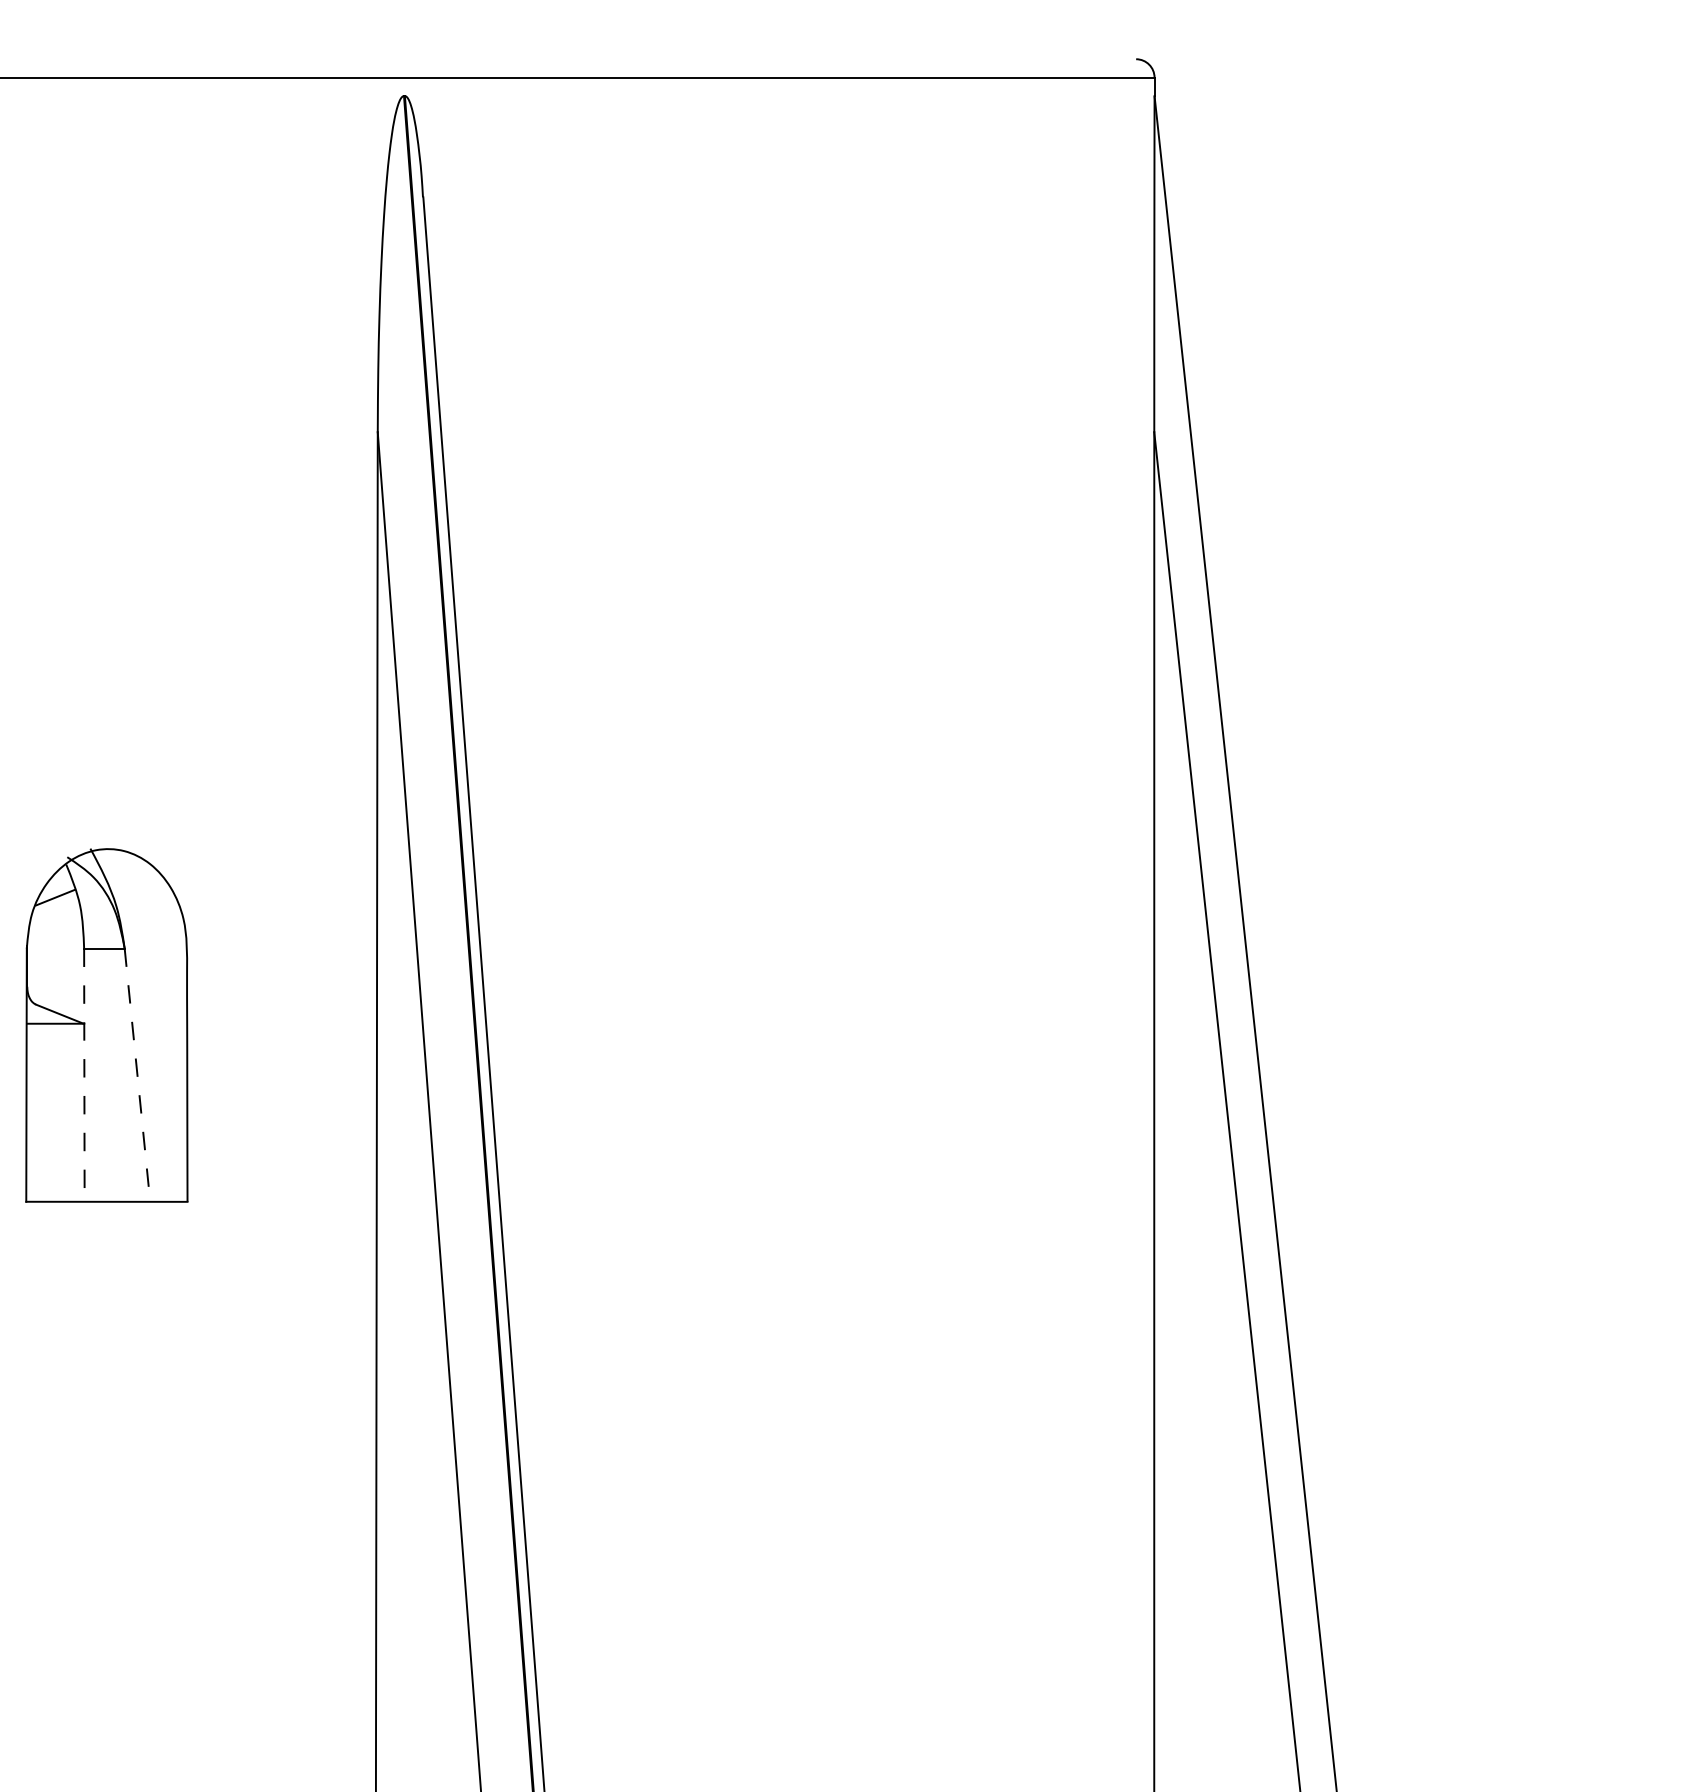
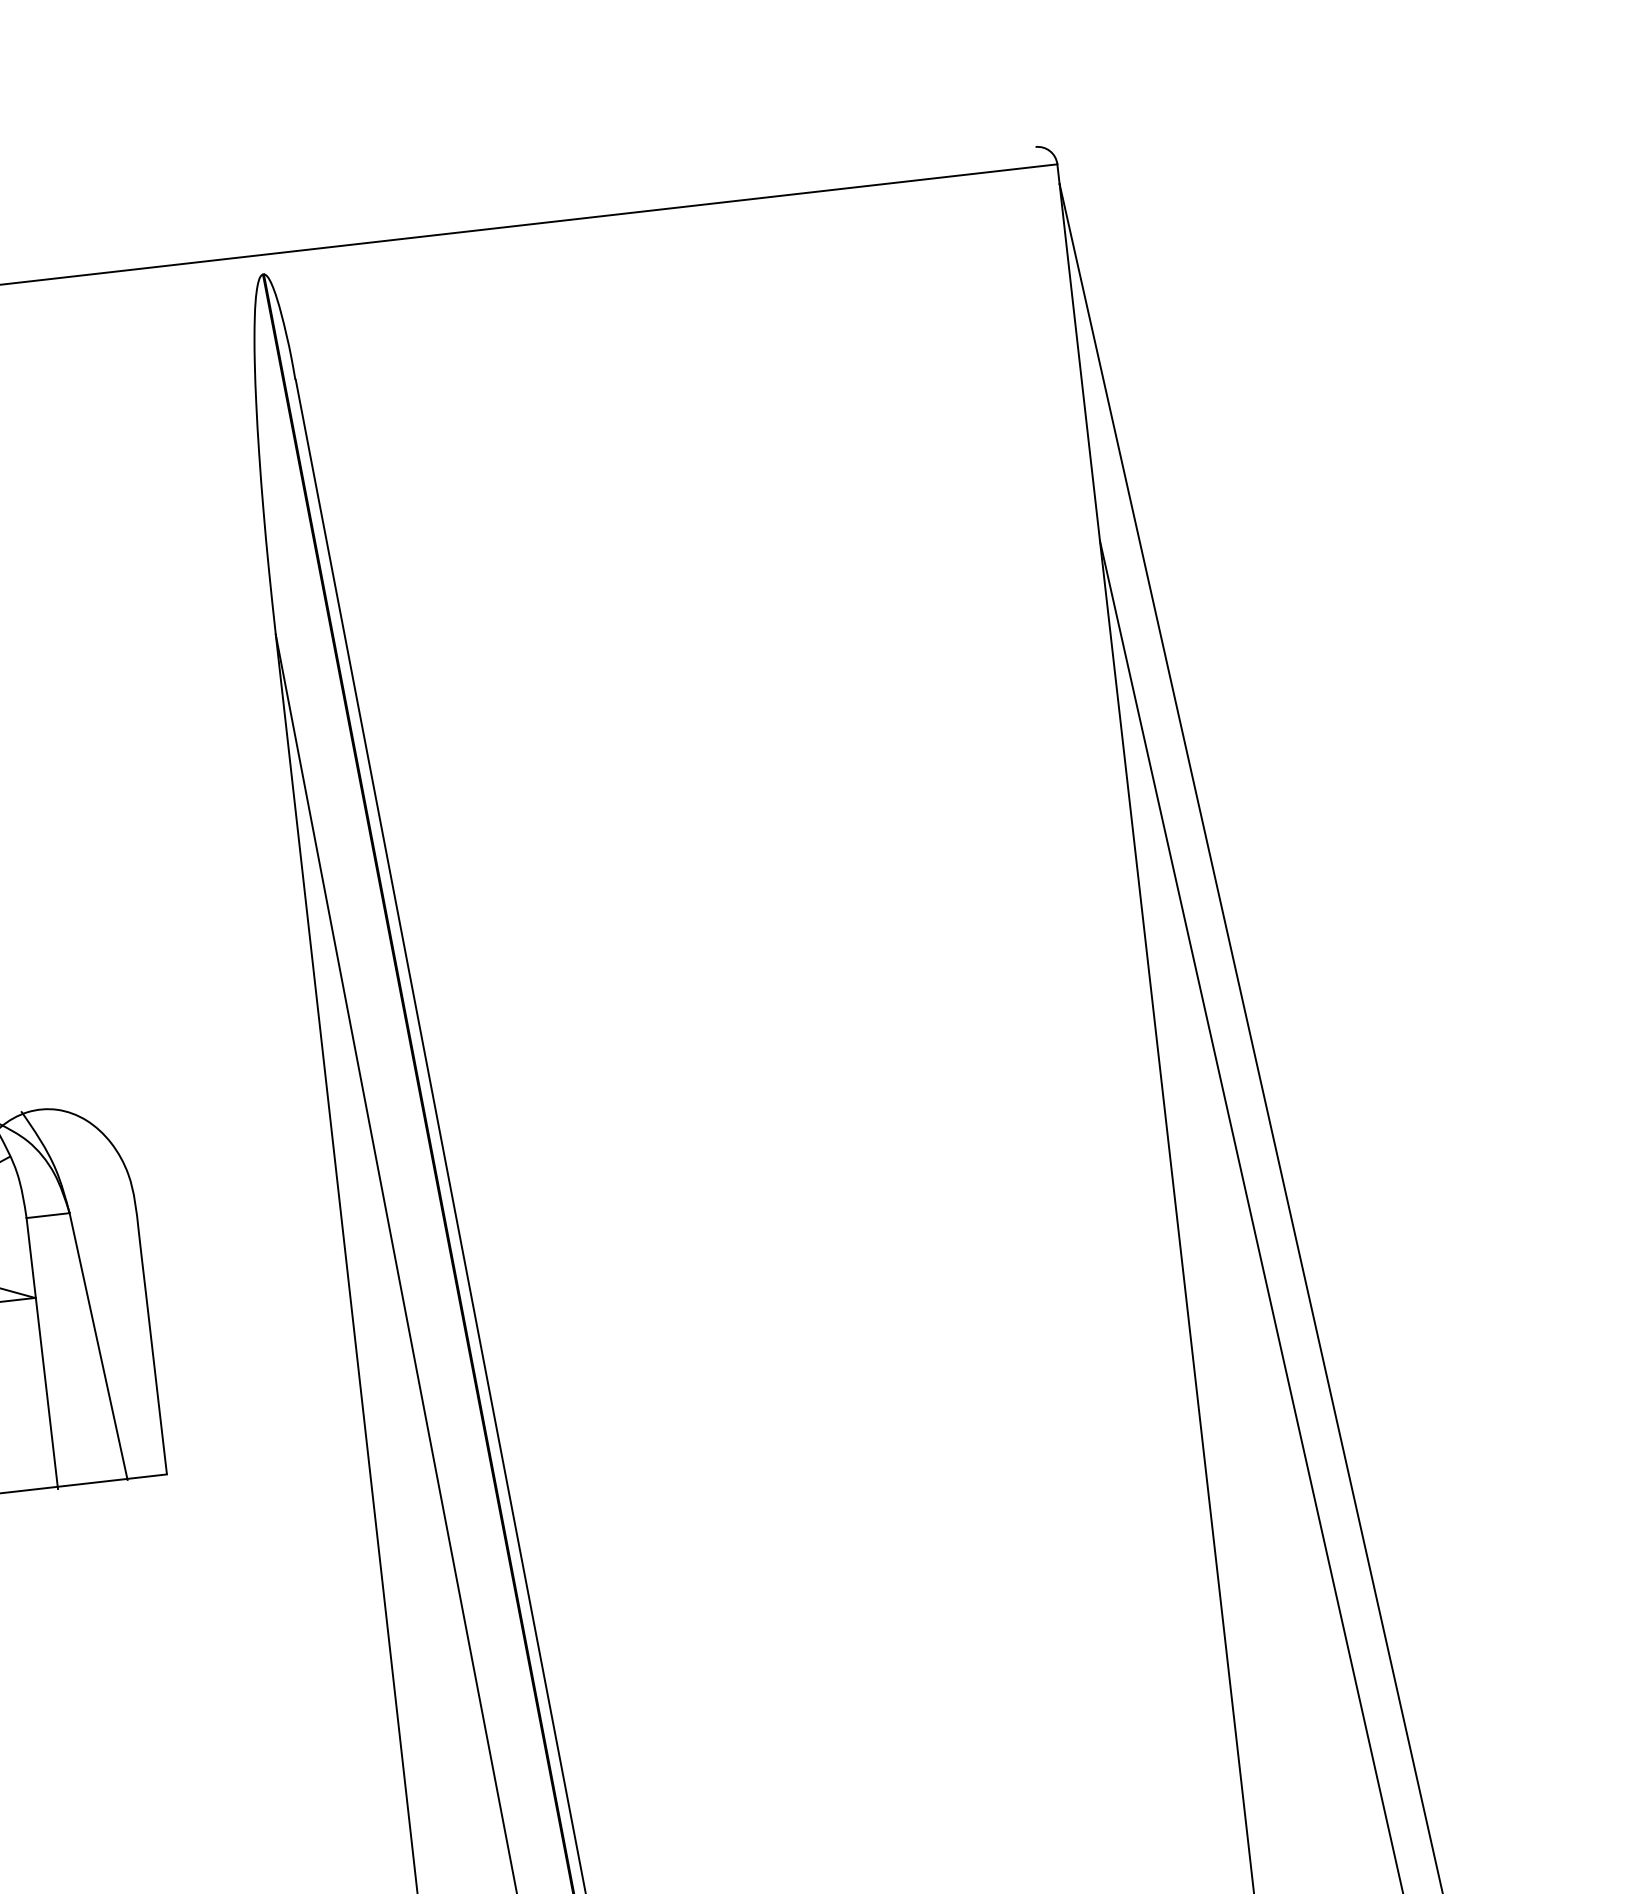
line: (137, 1075) -> (98, 1346), dashed -> solid
line: (84, 1076) -> (42, 1353), dashed -> solid

